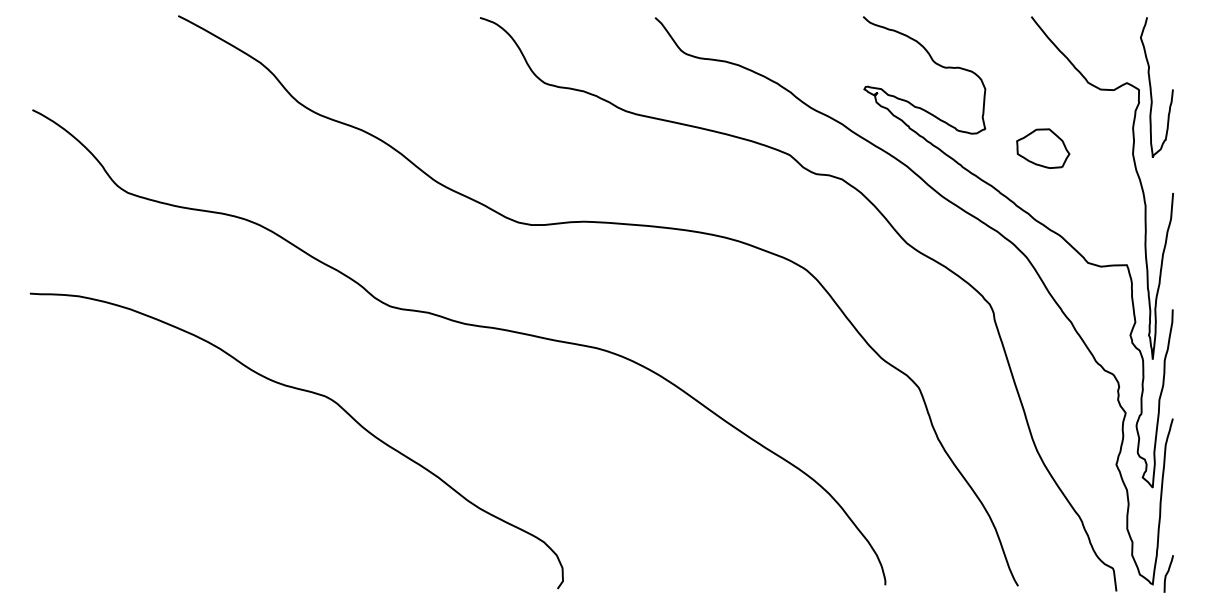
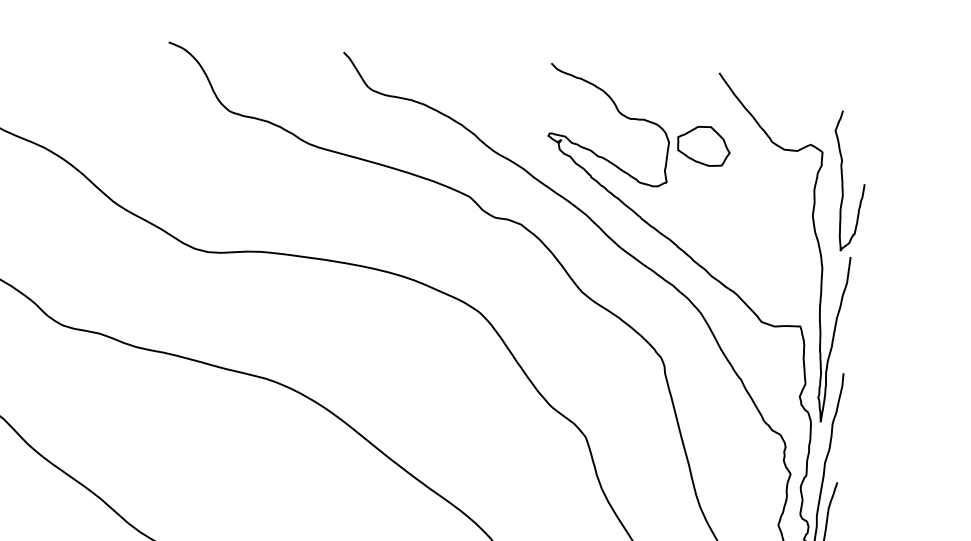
curve: (1151, 87) -> (843, 181), moved
part: (1043, 148) -> (704, 145), moved

